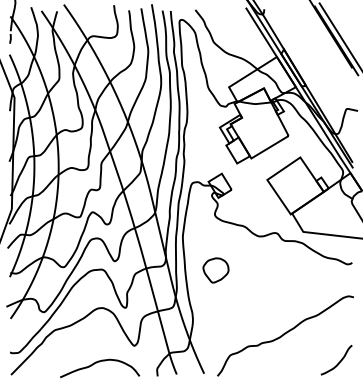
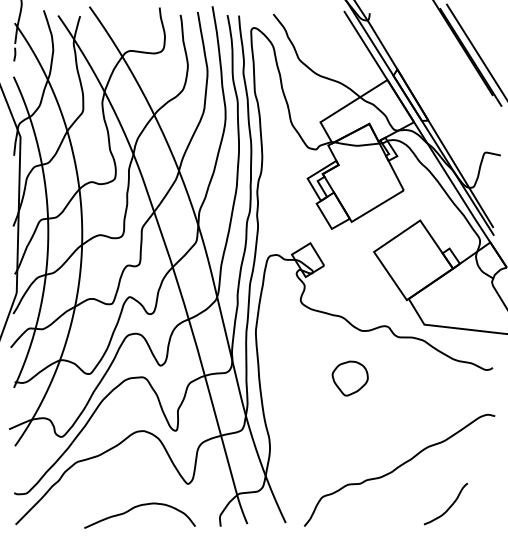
part: (215, 270) -> (349, 378), moved
curve: (339, 361) -> (449, 506), moved

